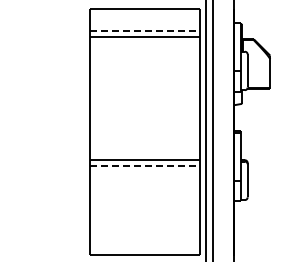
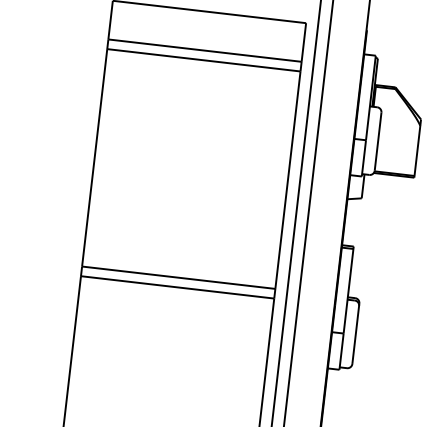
line: (144, 31) -> (204, 51), dashed -> solid
line: (144, 165) -> (177, 286), dashed -> solid

